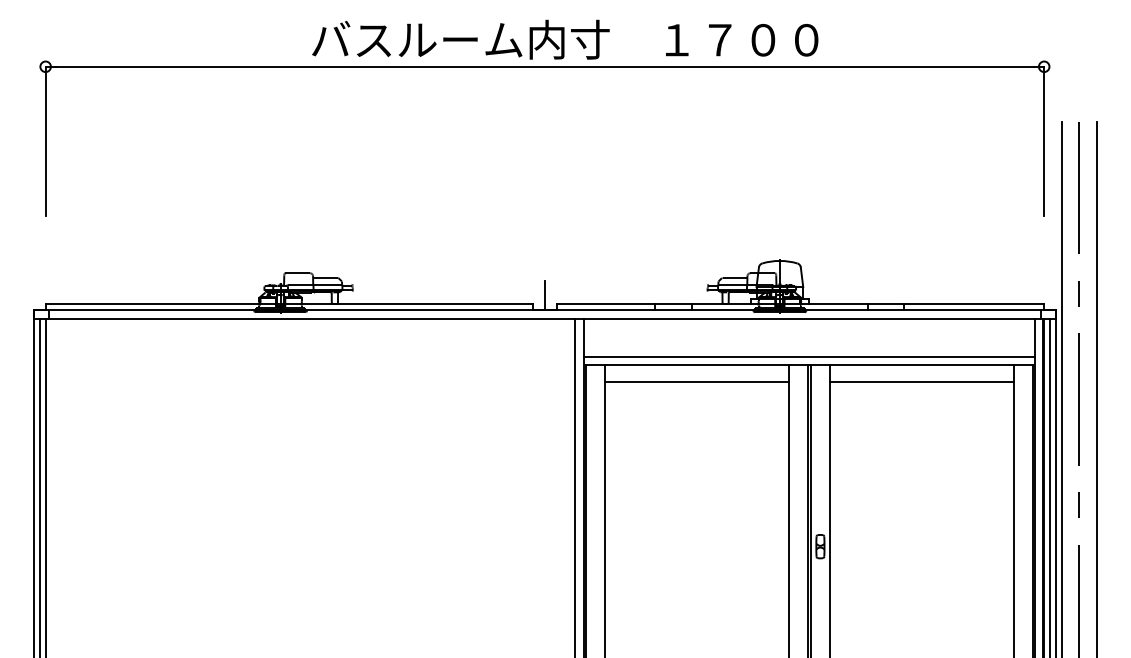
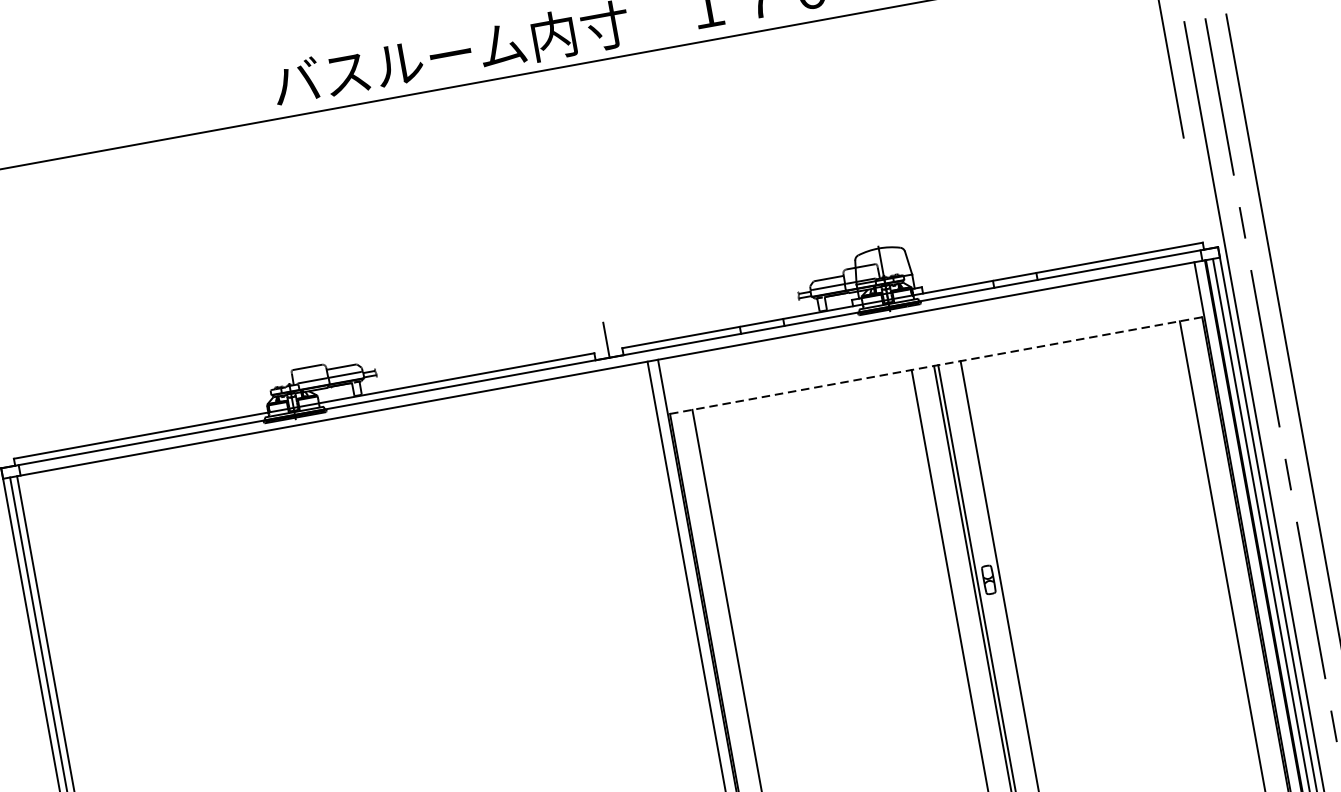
line: (809, 356) -> (934, 355), removed
line: (809, 364) -> (936, 365), solid -> dashed
line: (696, 382) -> (805, 411), removed
line: (921, 382) -> (1073, 362), removed

